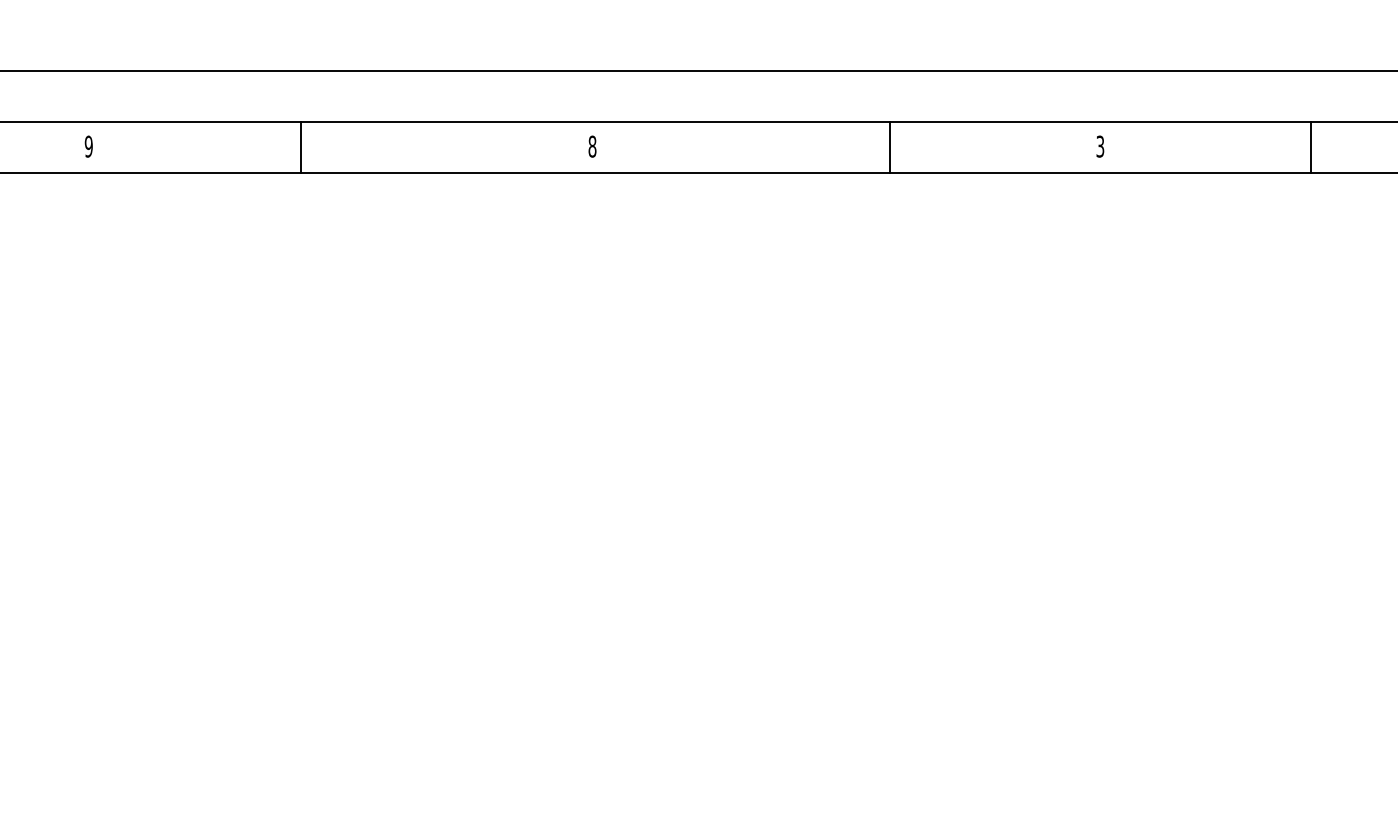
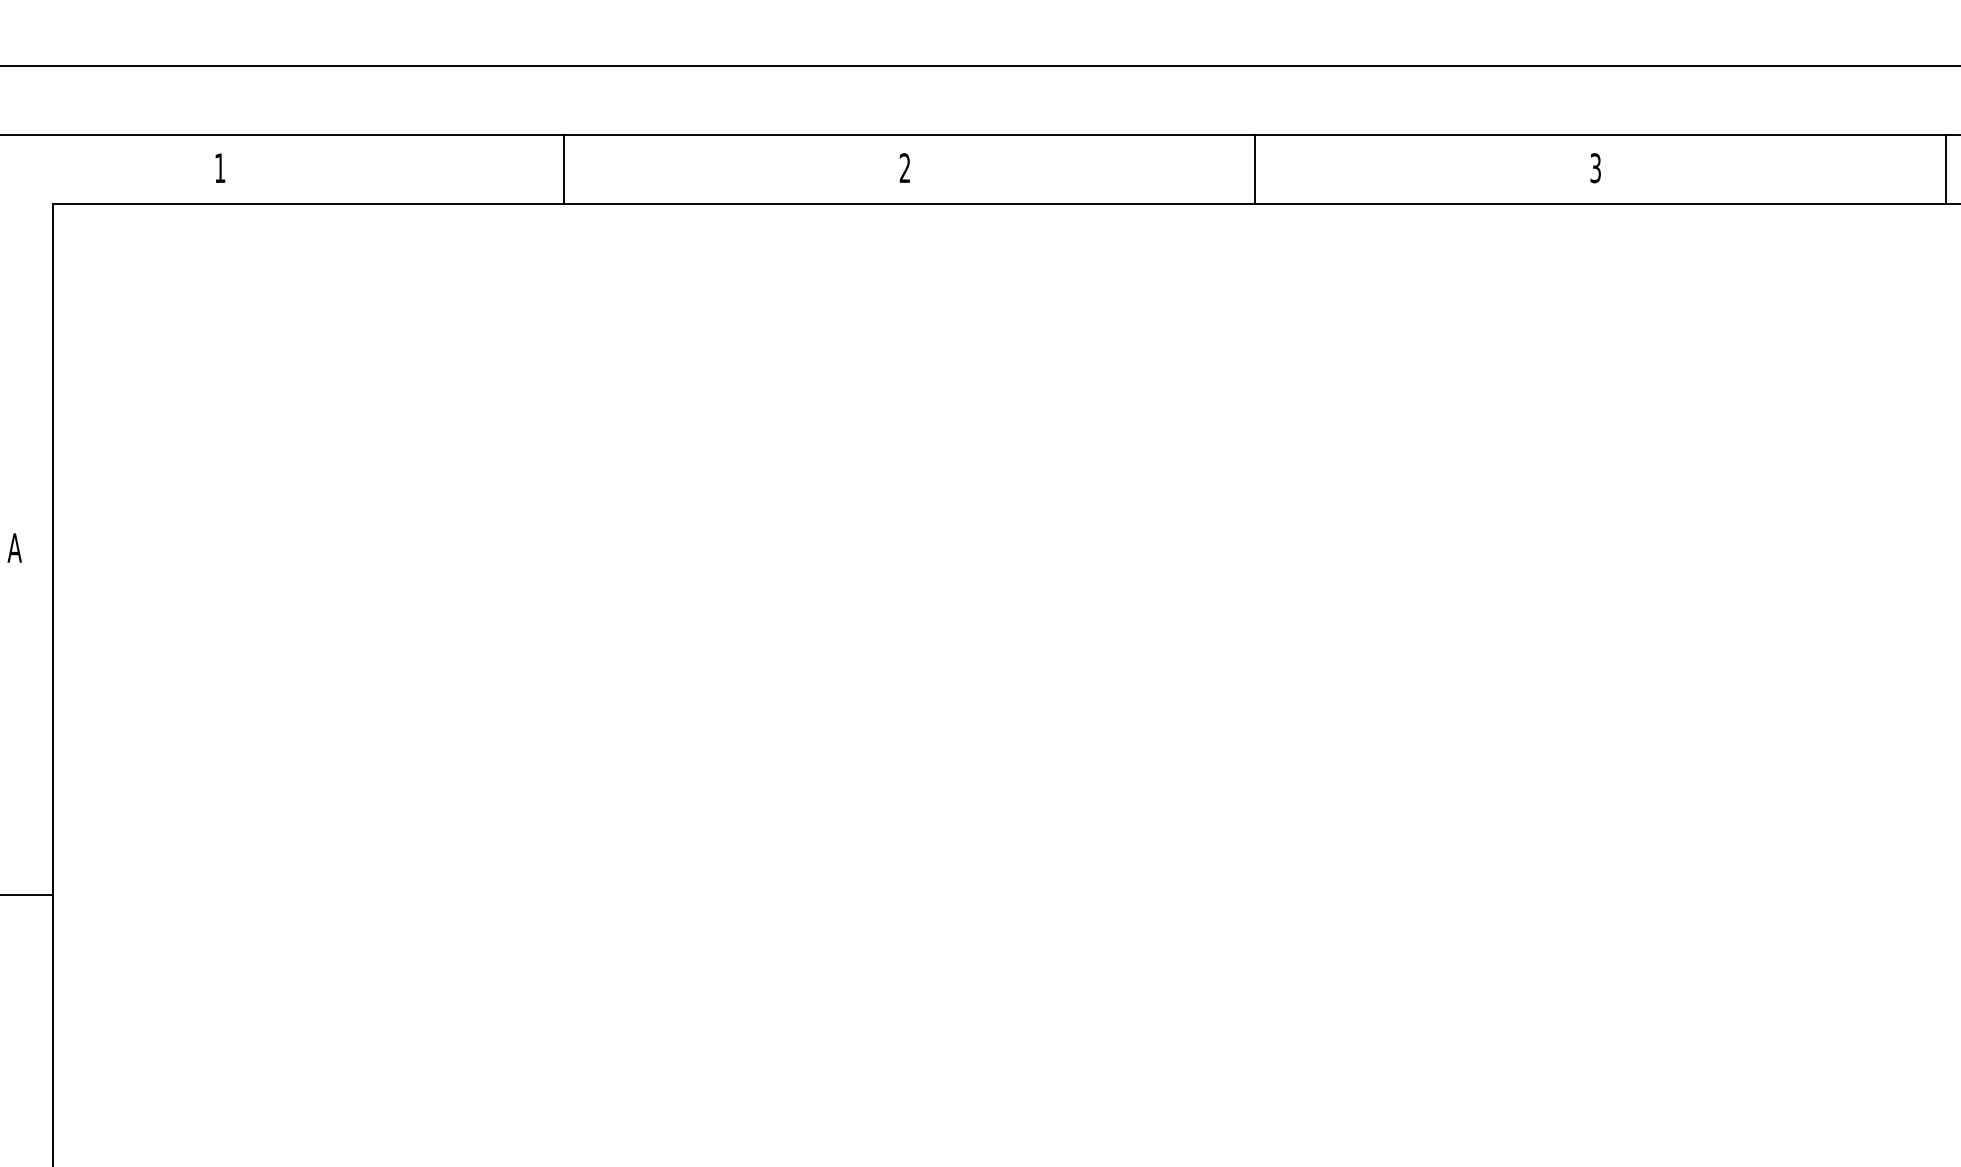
text: (88, 146) -> (219, 168), 9 -> 1
text: (592, 146) -> (904, 168), 8 -> 2
line: (300, 147) -> (564, 169), moved
line: (889, 147) -> (1255, 169), moved
line: (1311, 147) -> (1945, 169), moved

